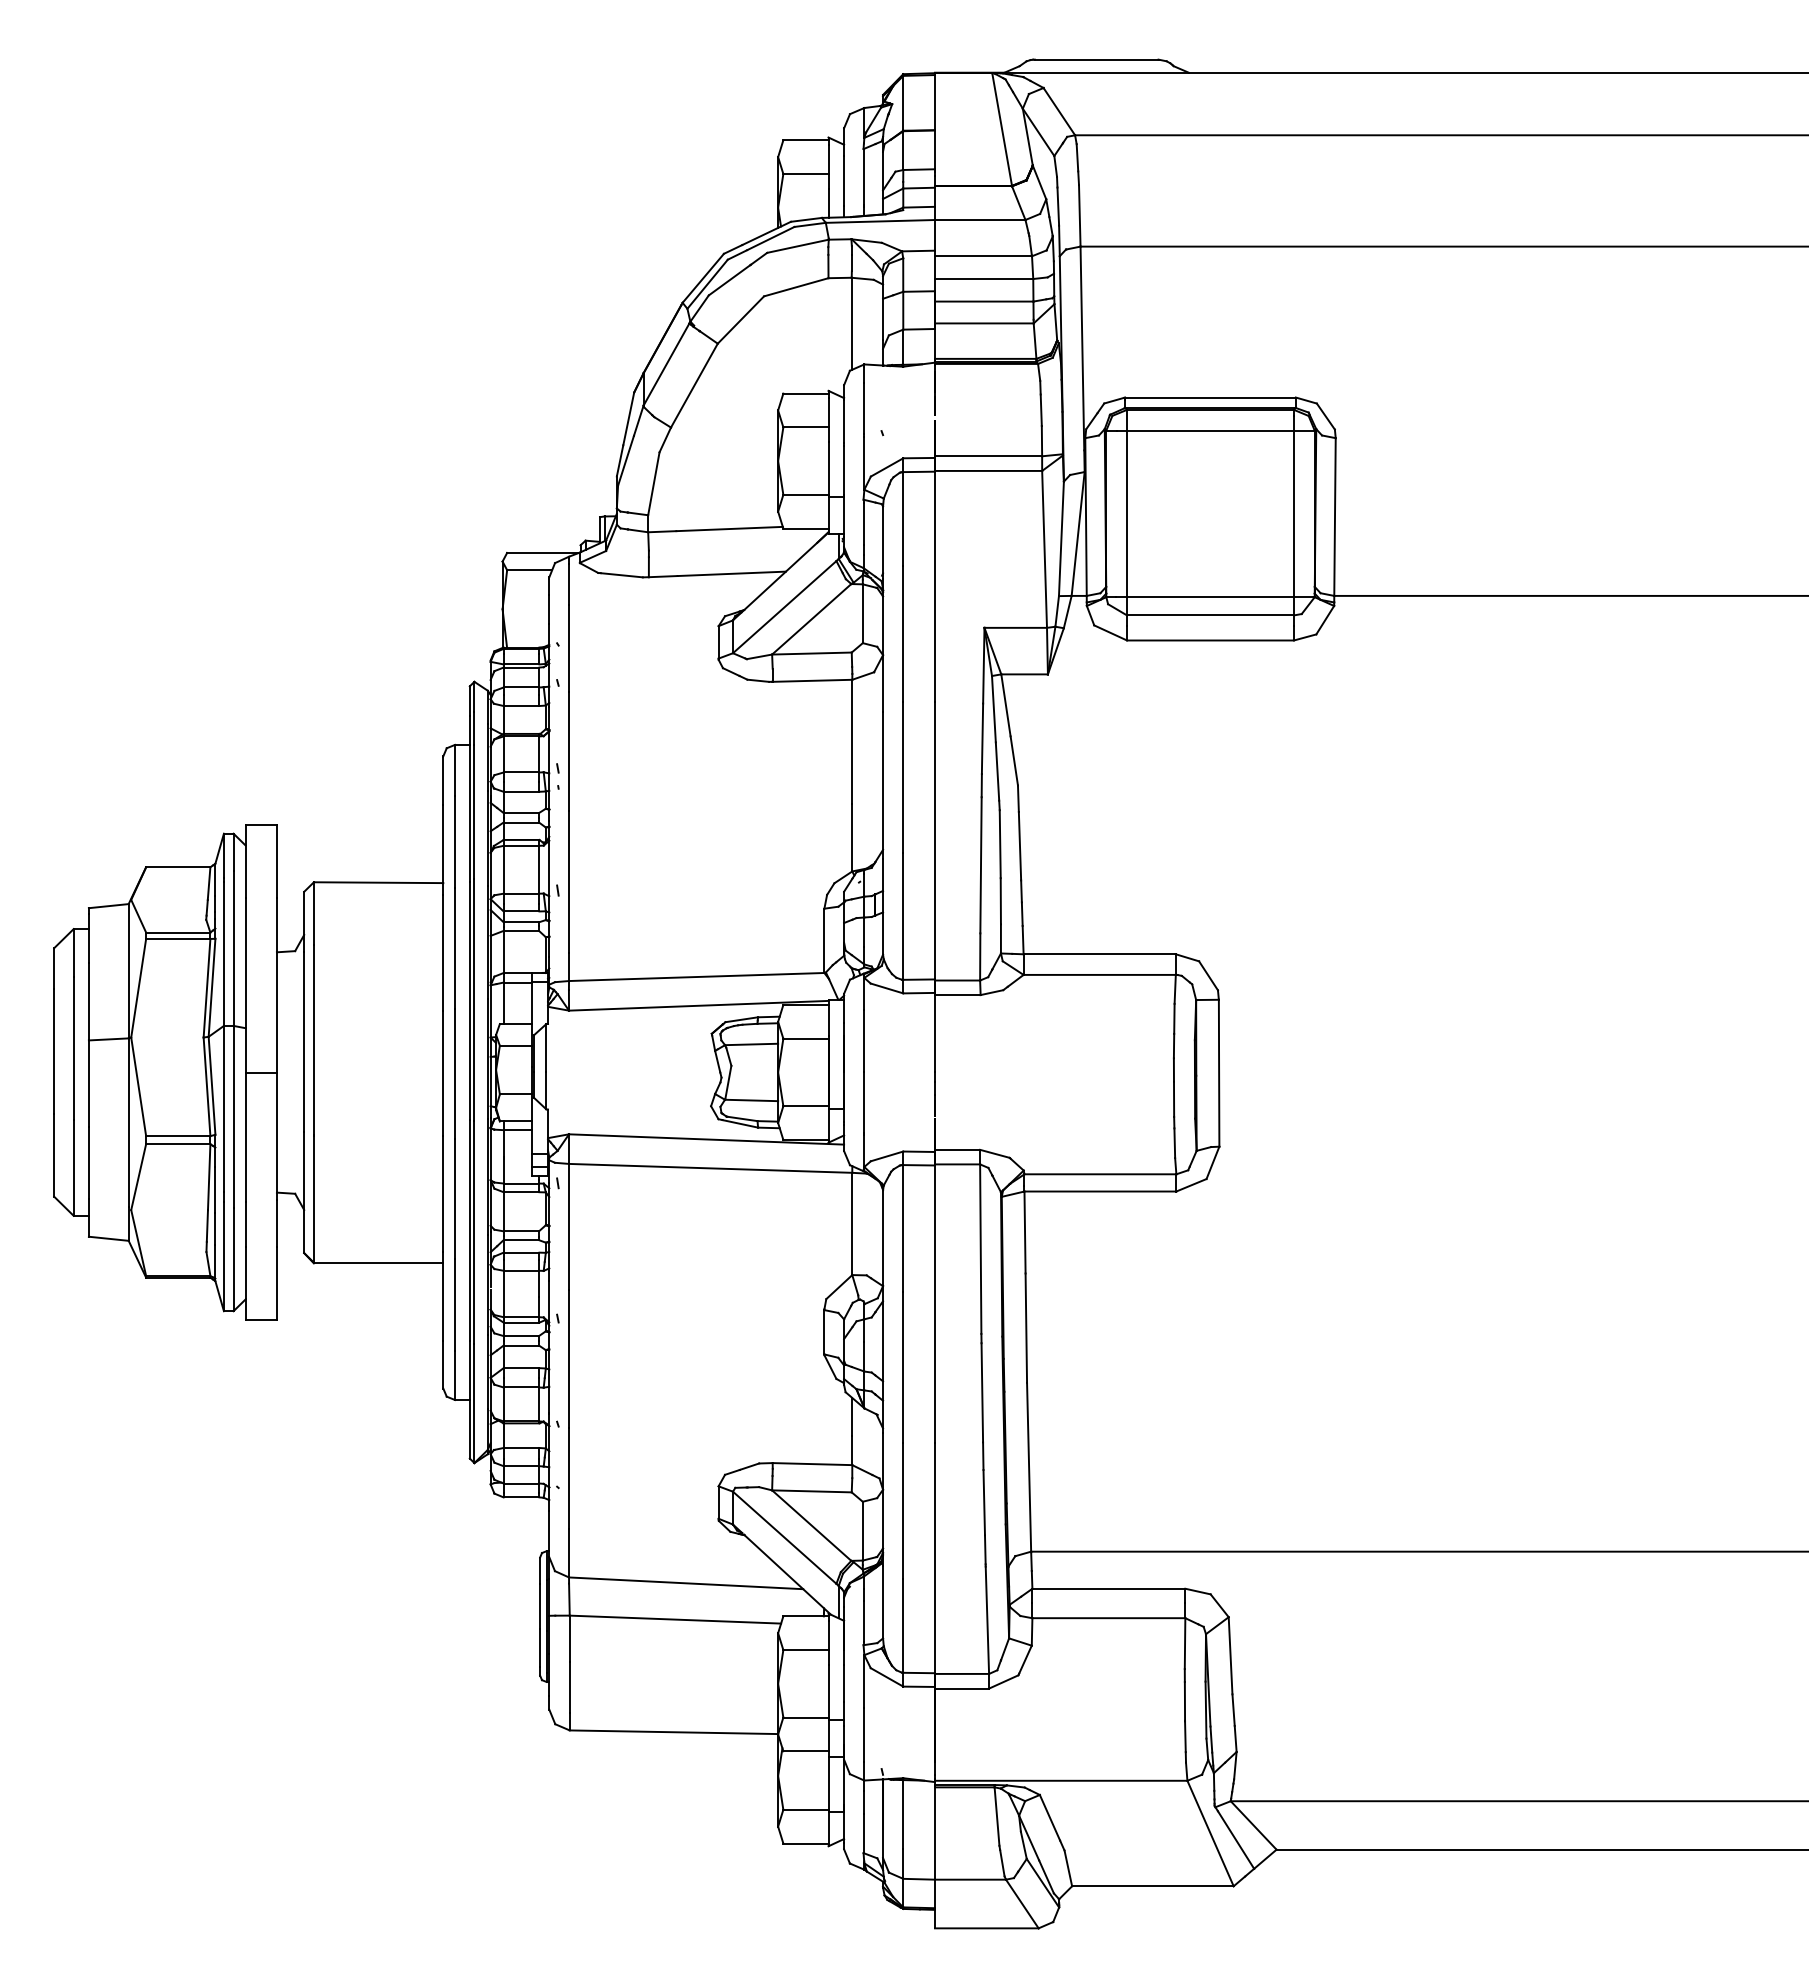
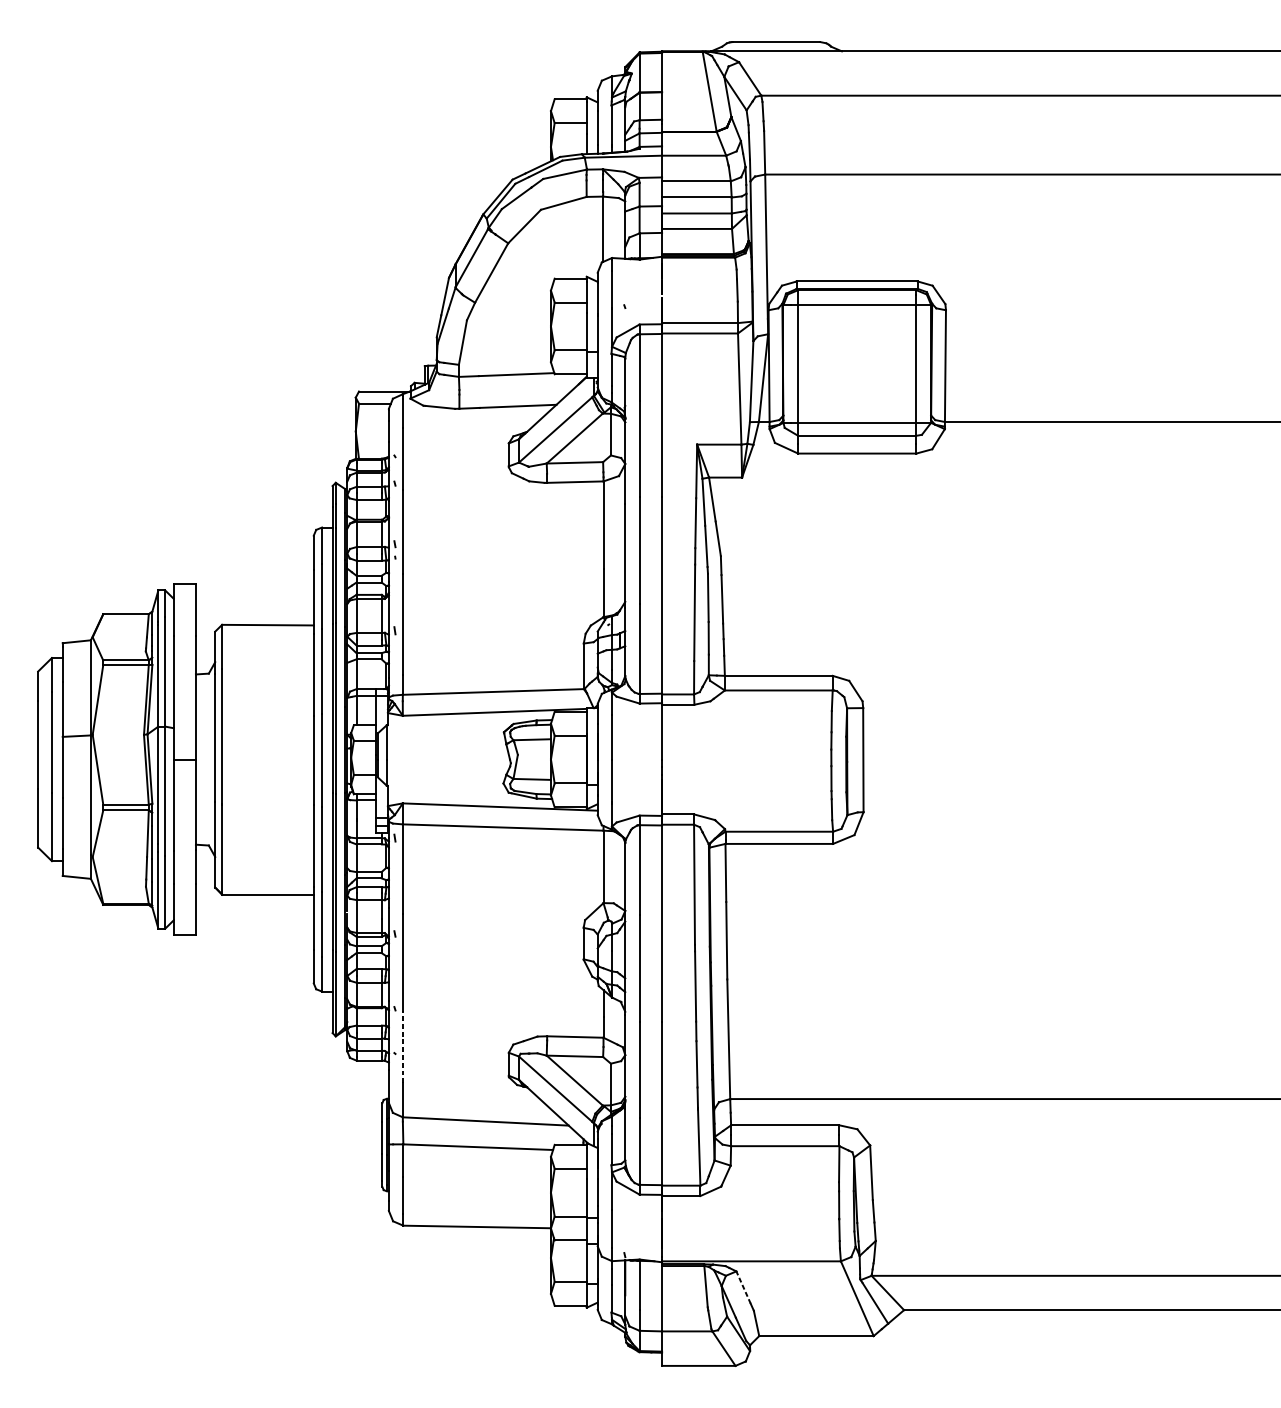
line: (569, 1478) -> (403, 1047), solid -> dashed
line: (1050, 1817) -> (743, 1287), solid -> dashed

